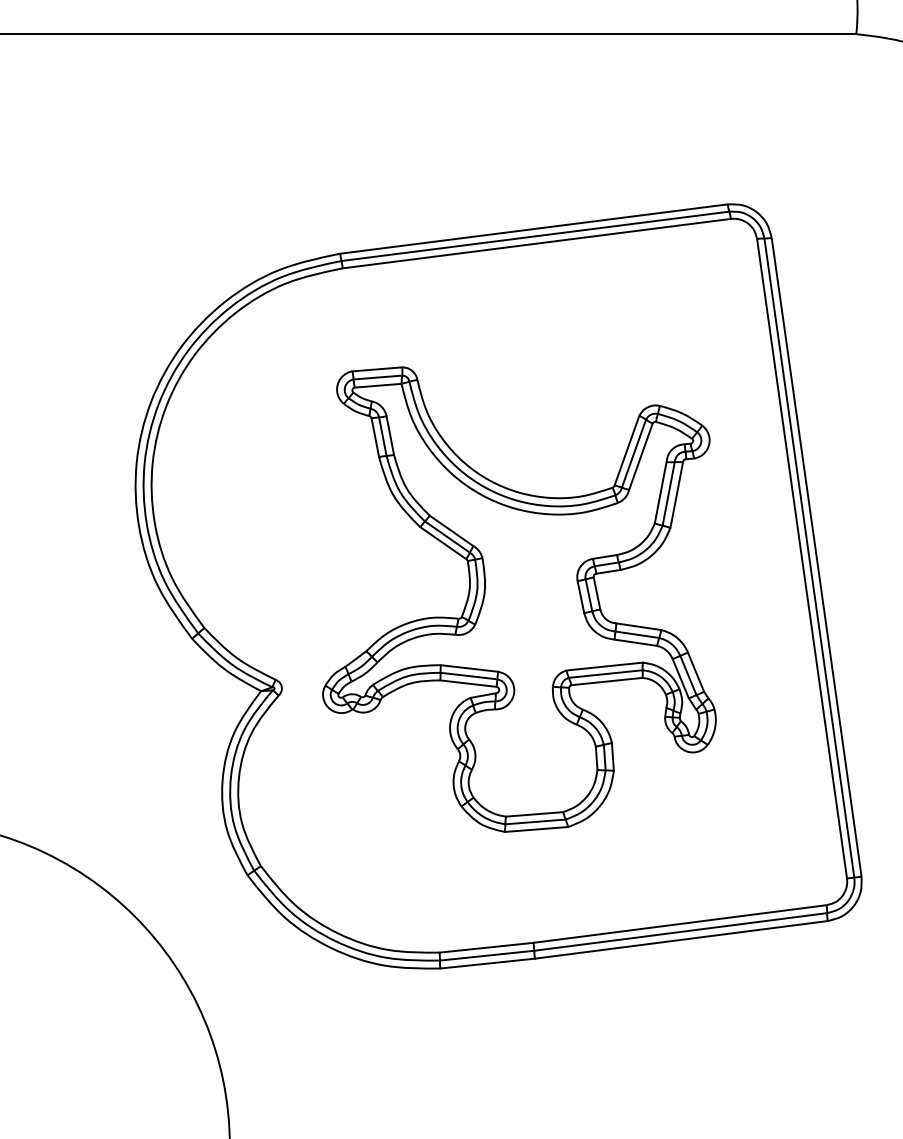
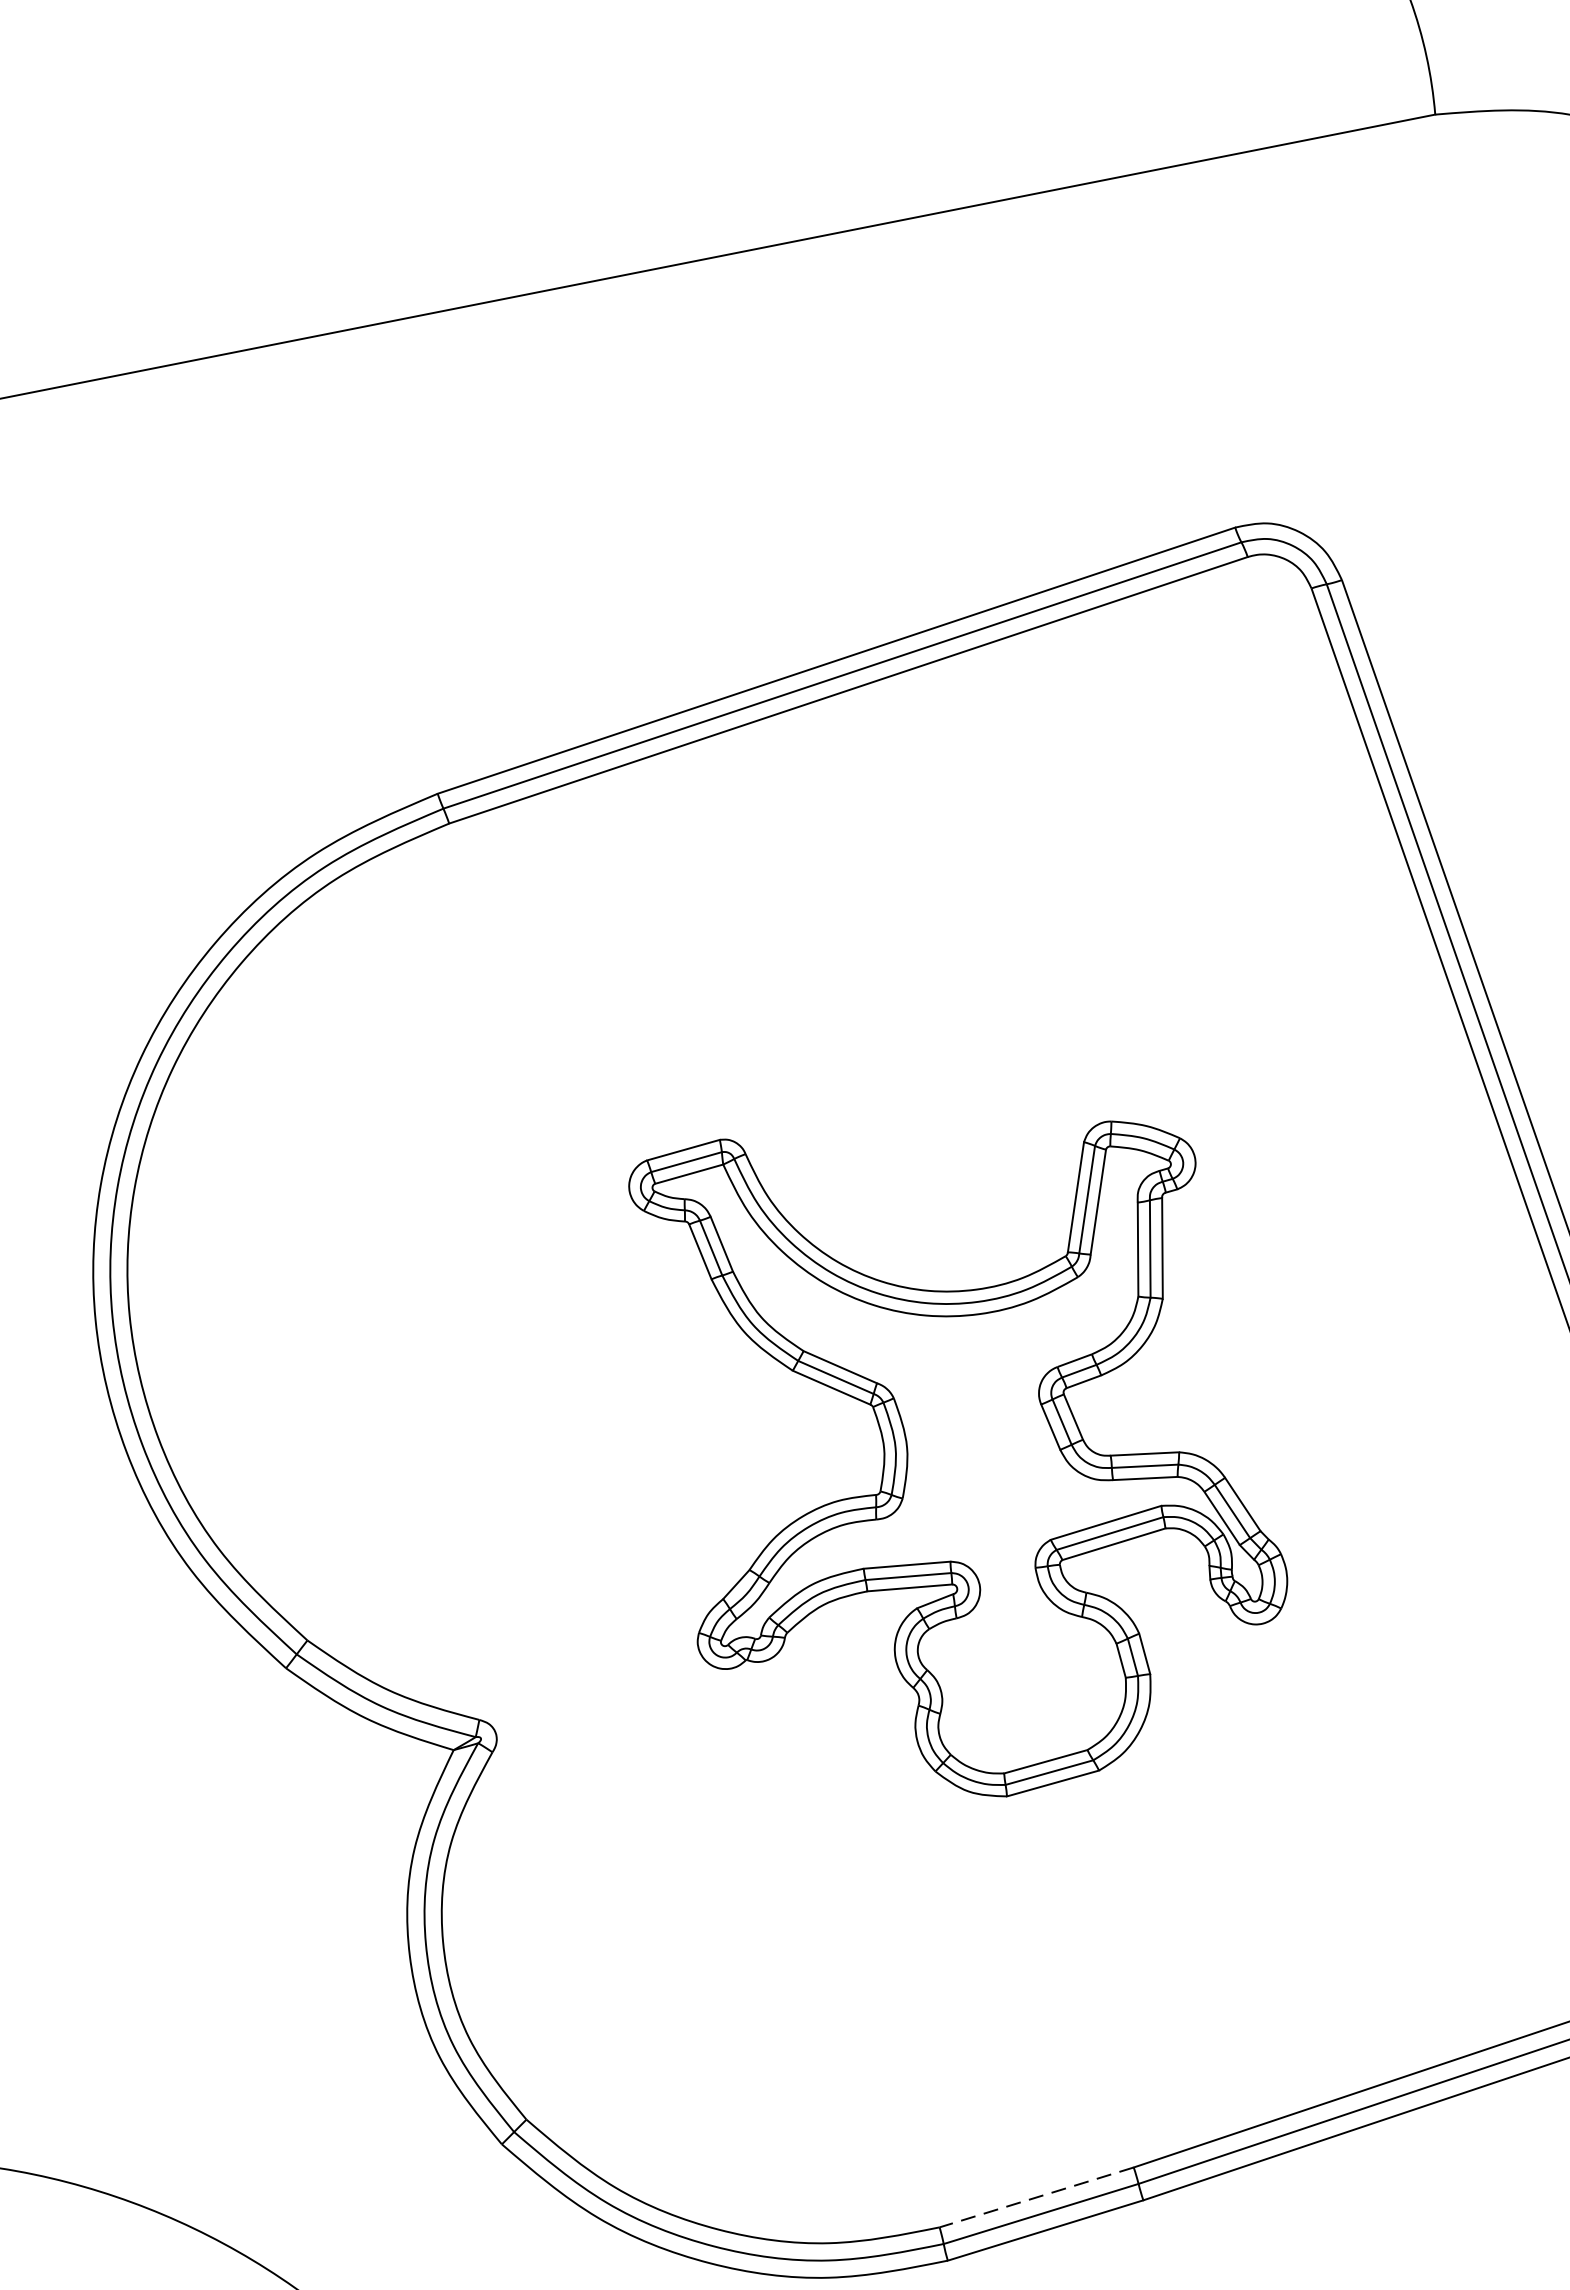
part: (519, 599) -> (960, 1448), size x0.7
line: (486, 947) -> (1036, 2196), solid -> dashed

